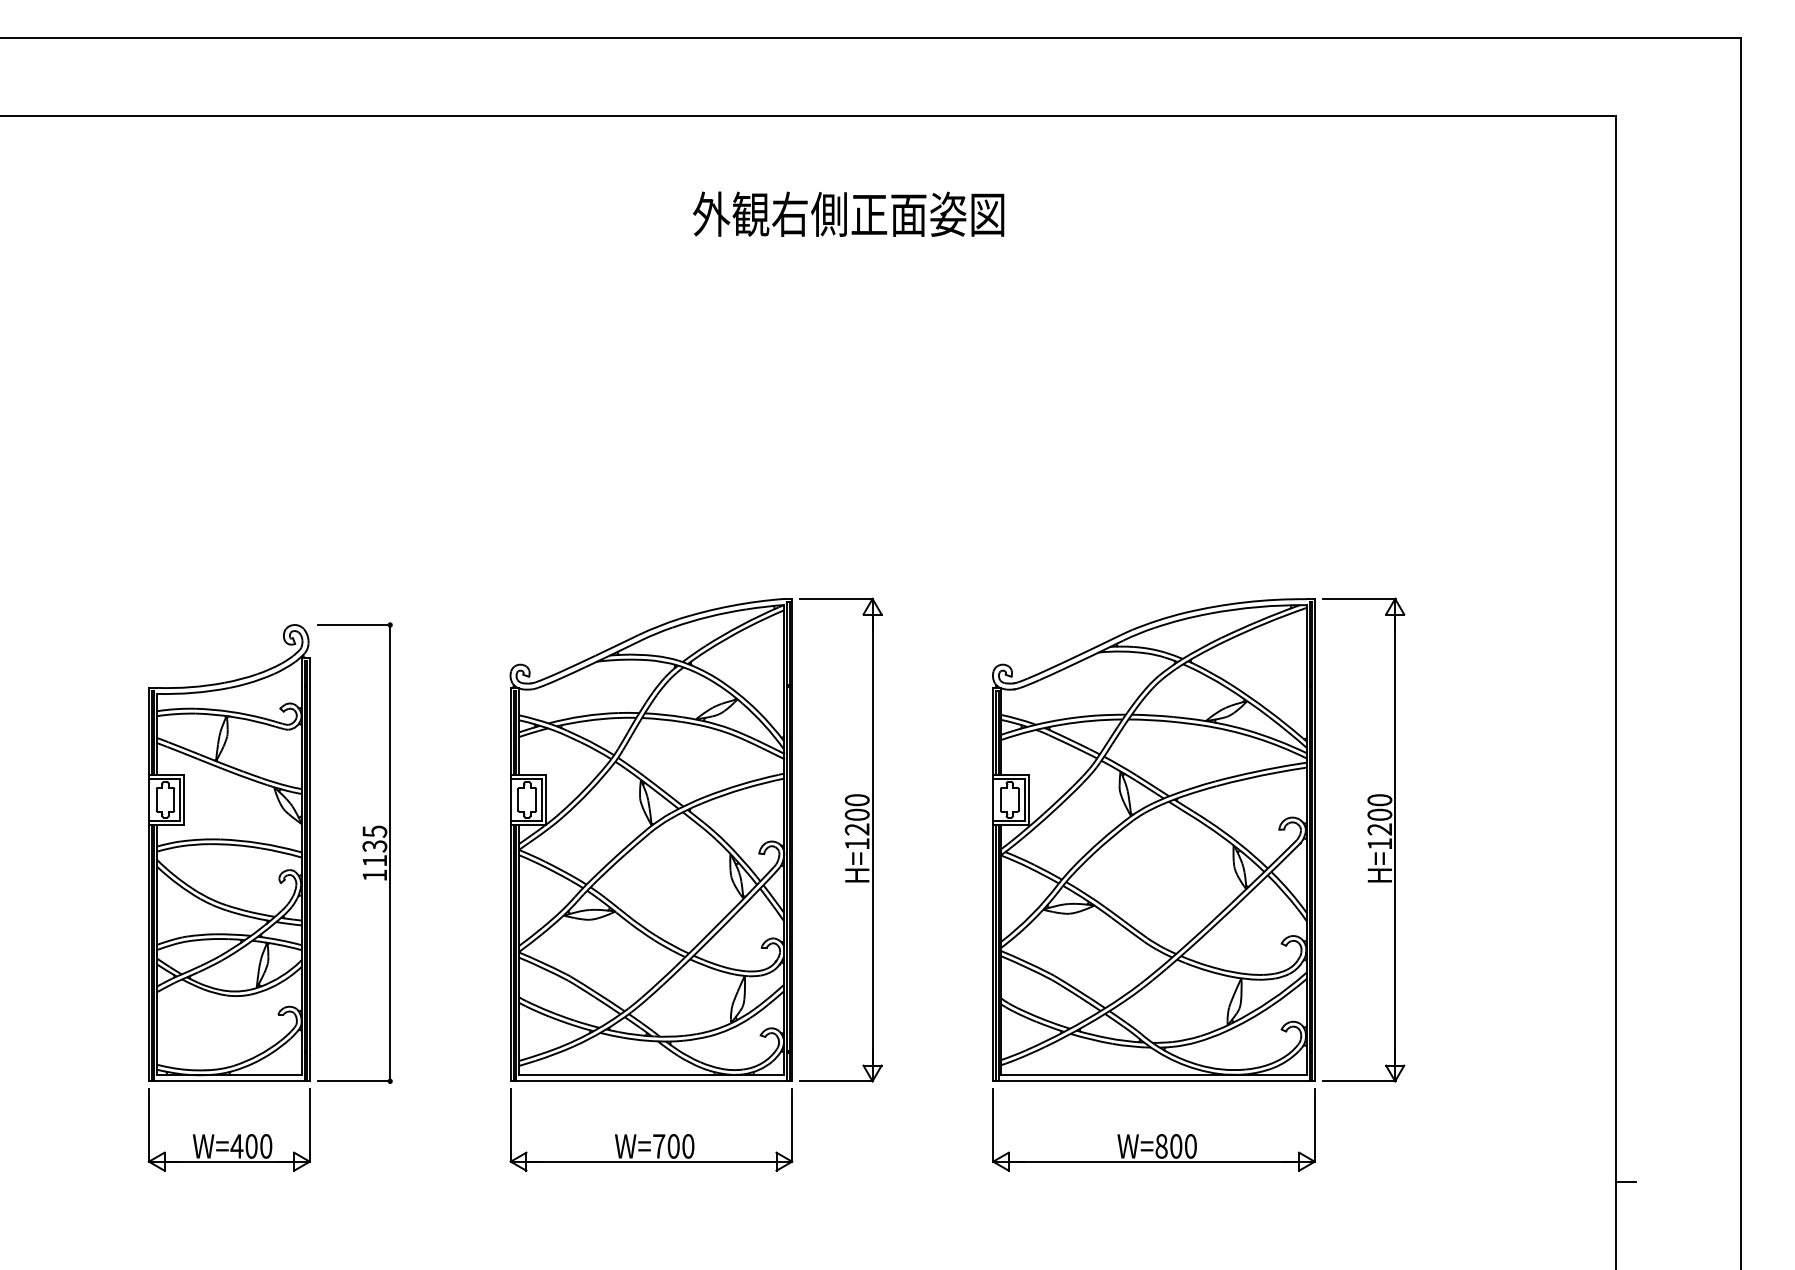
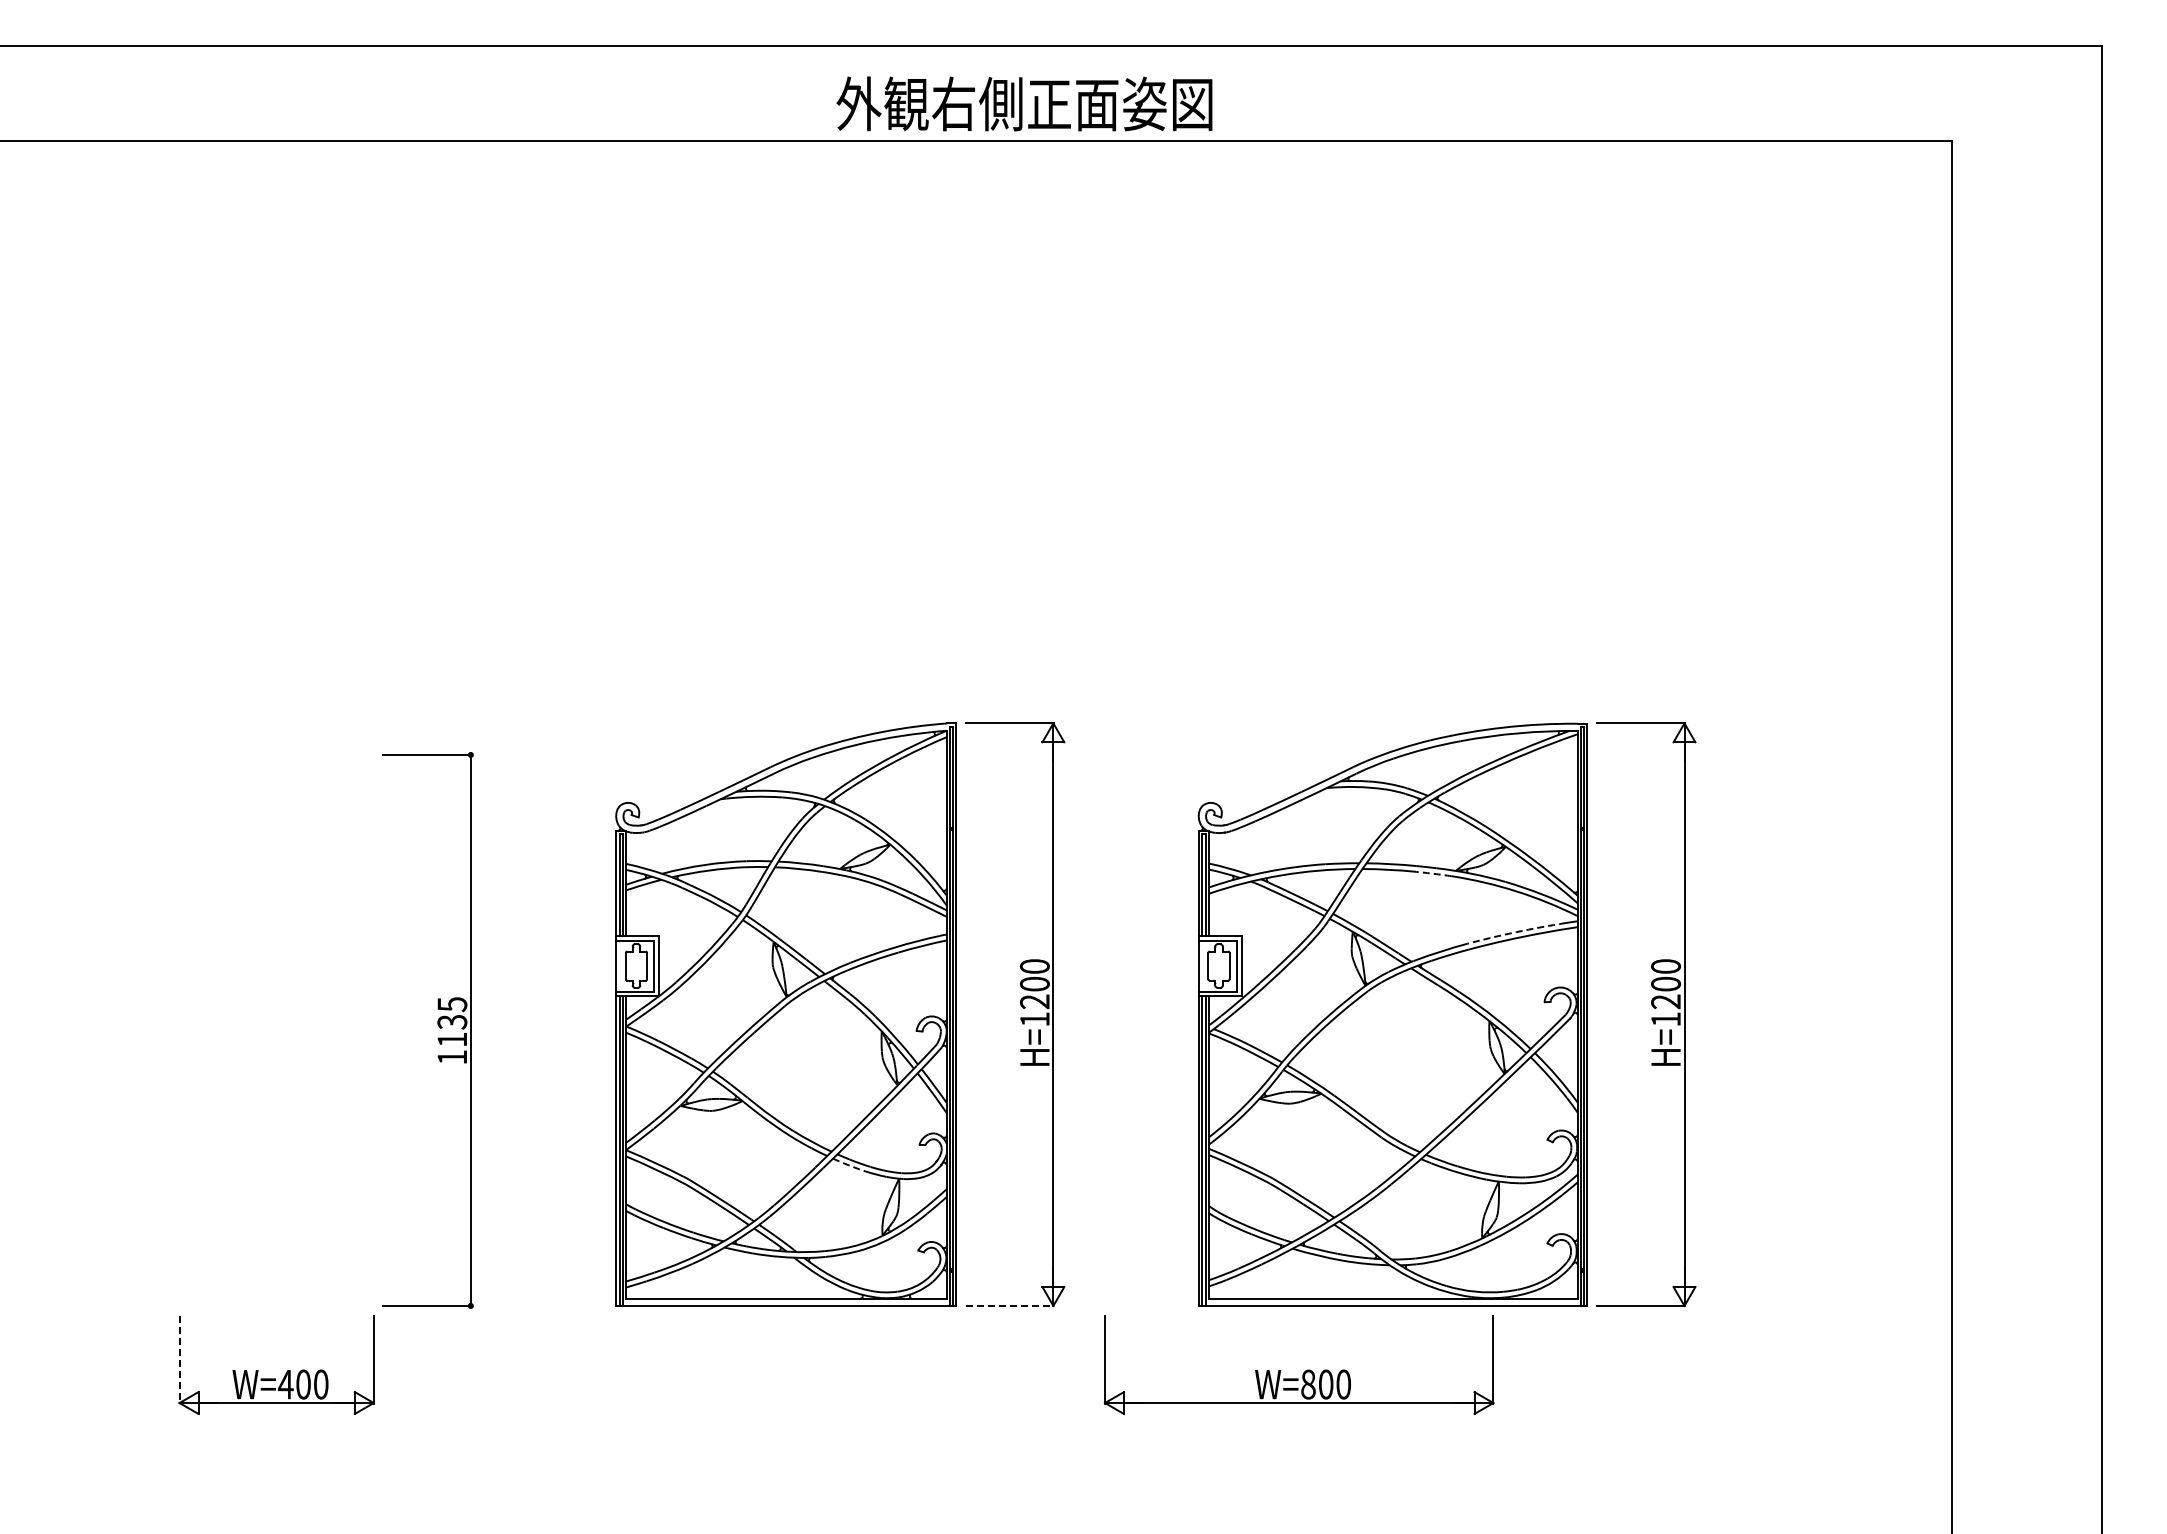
text: (848, 213) -> (1024, 103), moved
arc: (1187, 723) -> (1433, 873), solid -> dashed
arc: (1256, 772) -> (1516, 932), solid -> dashed
part: (229, 853) -> (276, 1030), removed
arc: (702, 964) -> (848, 1165), solid -> dashed
line: (836, 1080) -> (1009, 1305), solid -> dashed
line: (148, 1125) -> (179, 1359), solid -> dashed
part: (653, 1134) -> (788, 1370), removed
part: (1159, 1134) -> (1305, 1370), moved
line: (1626, 1181) -> (1963, 1427), removed

